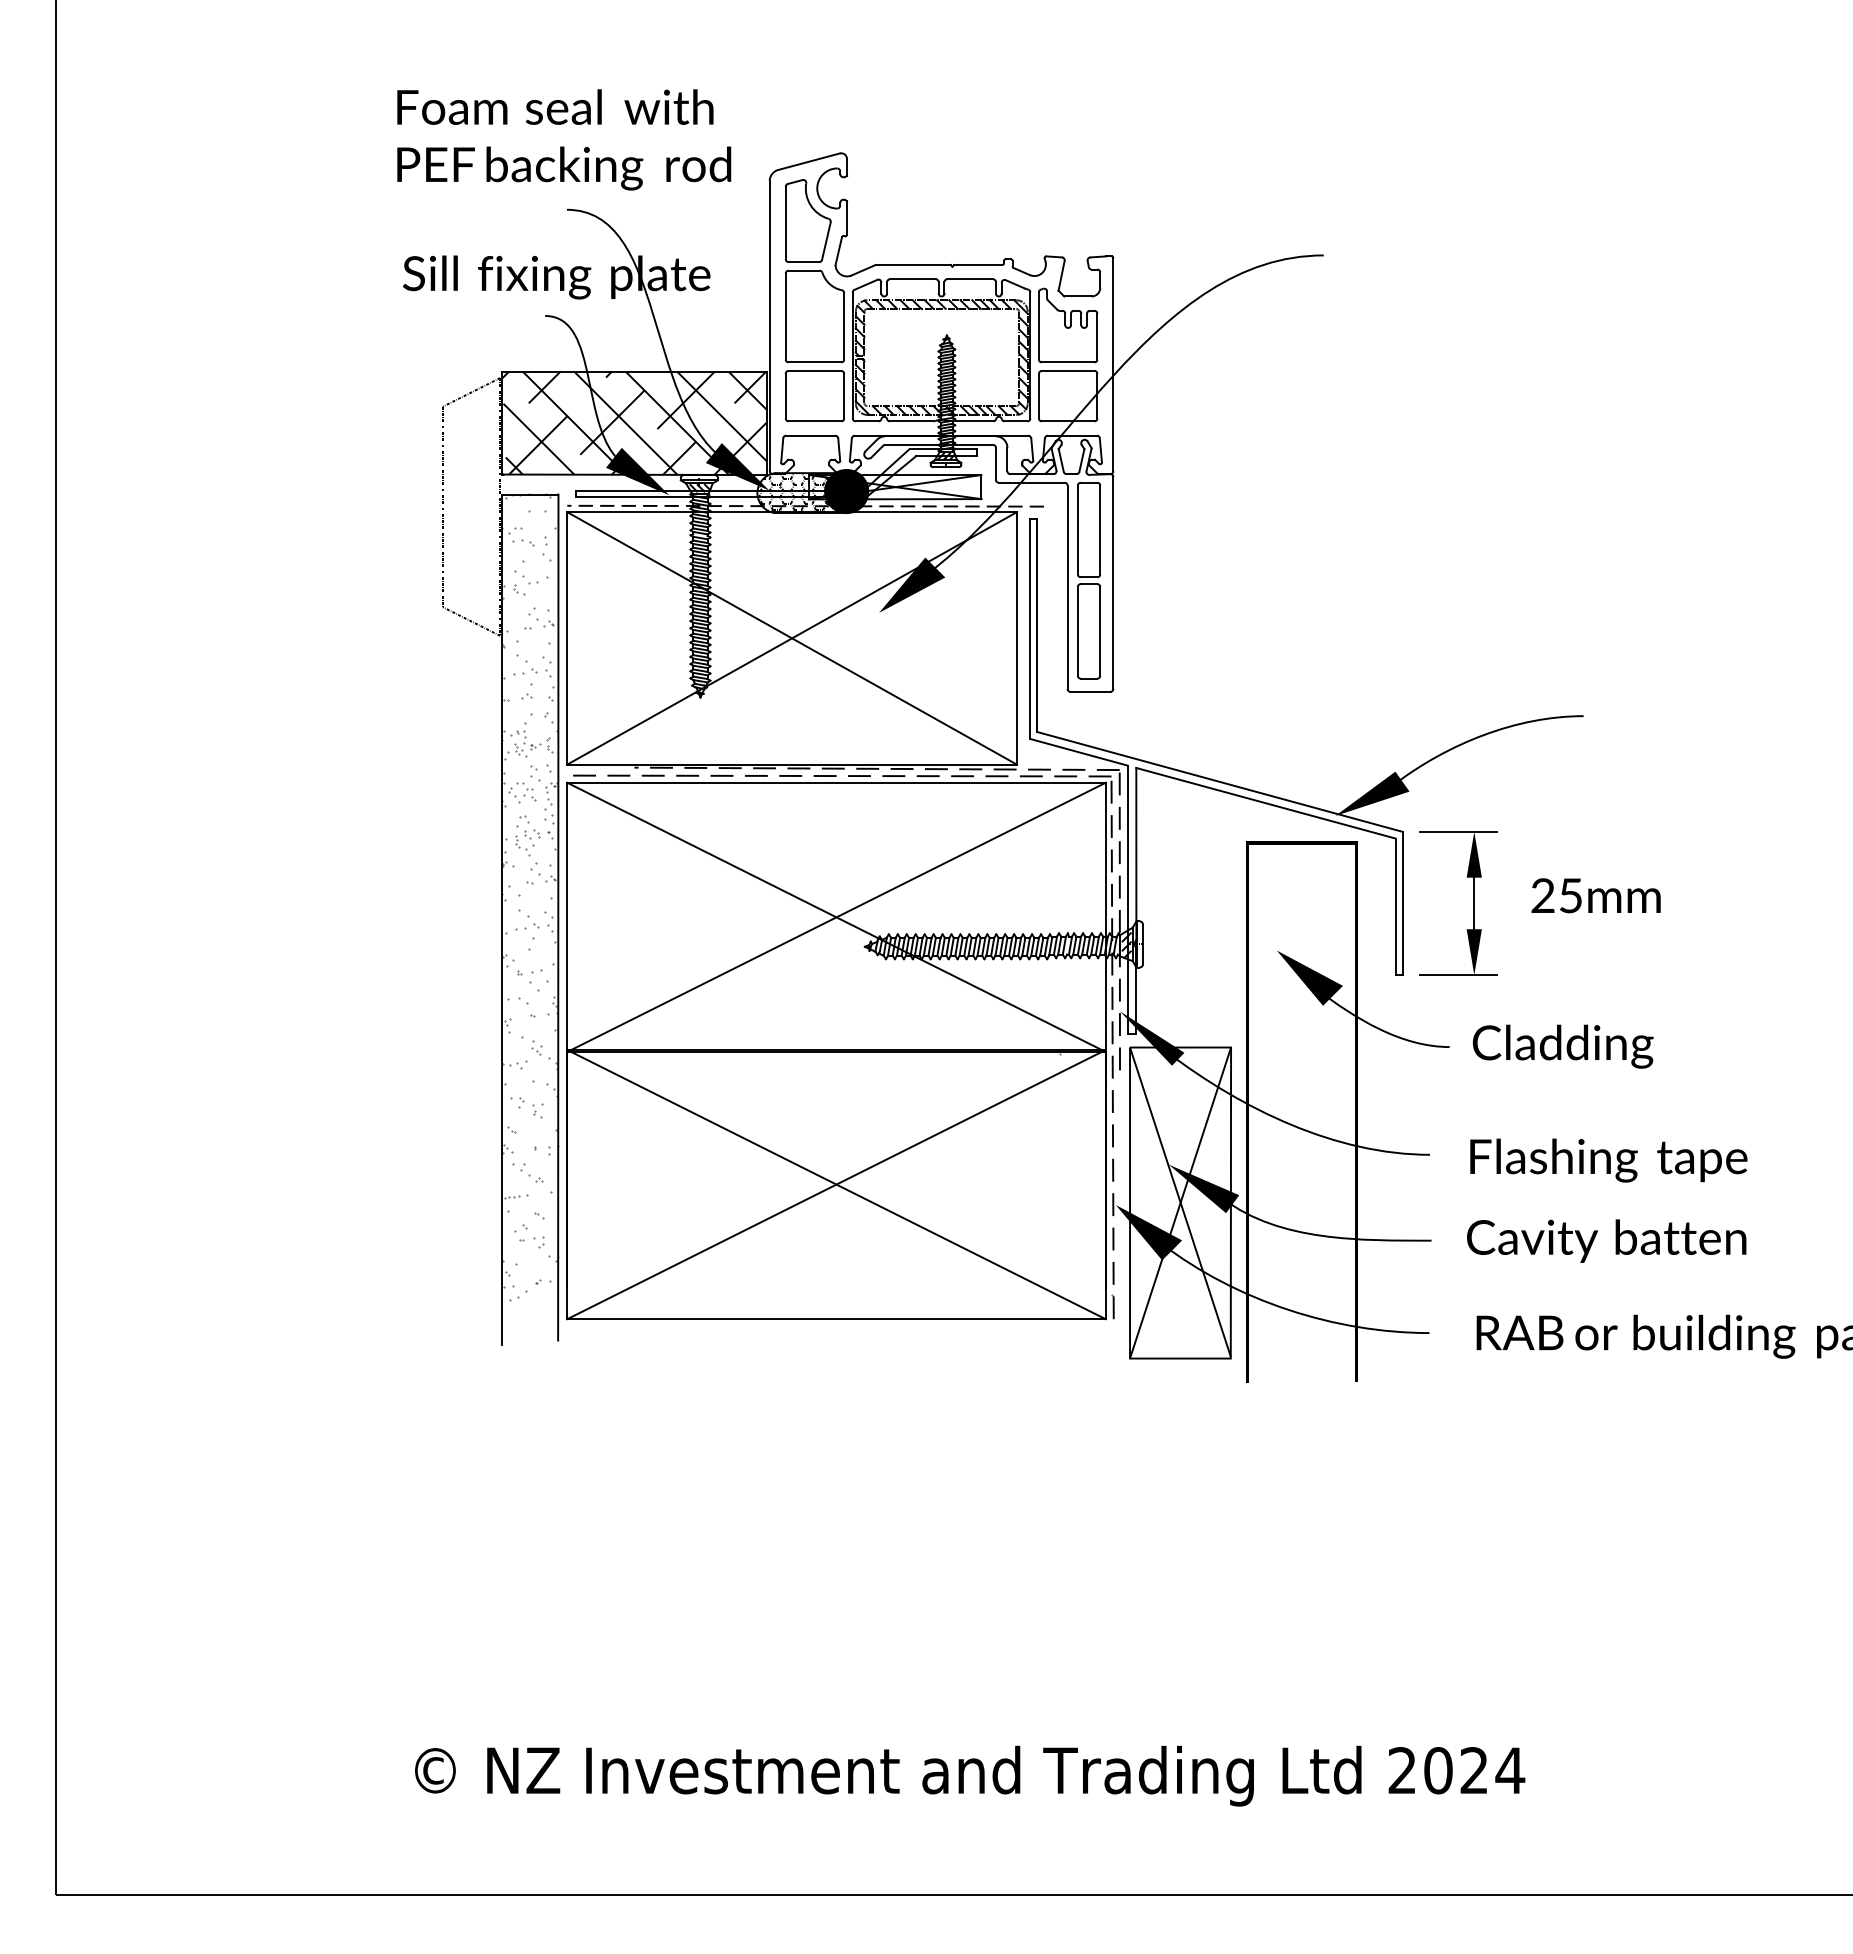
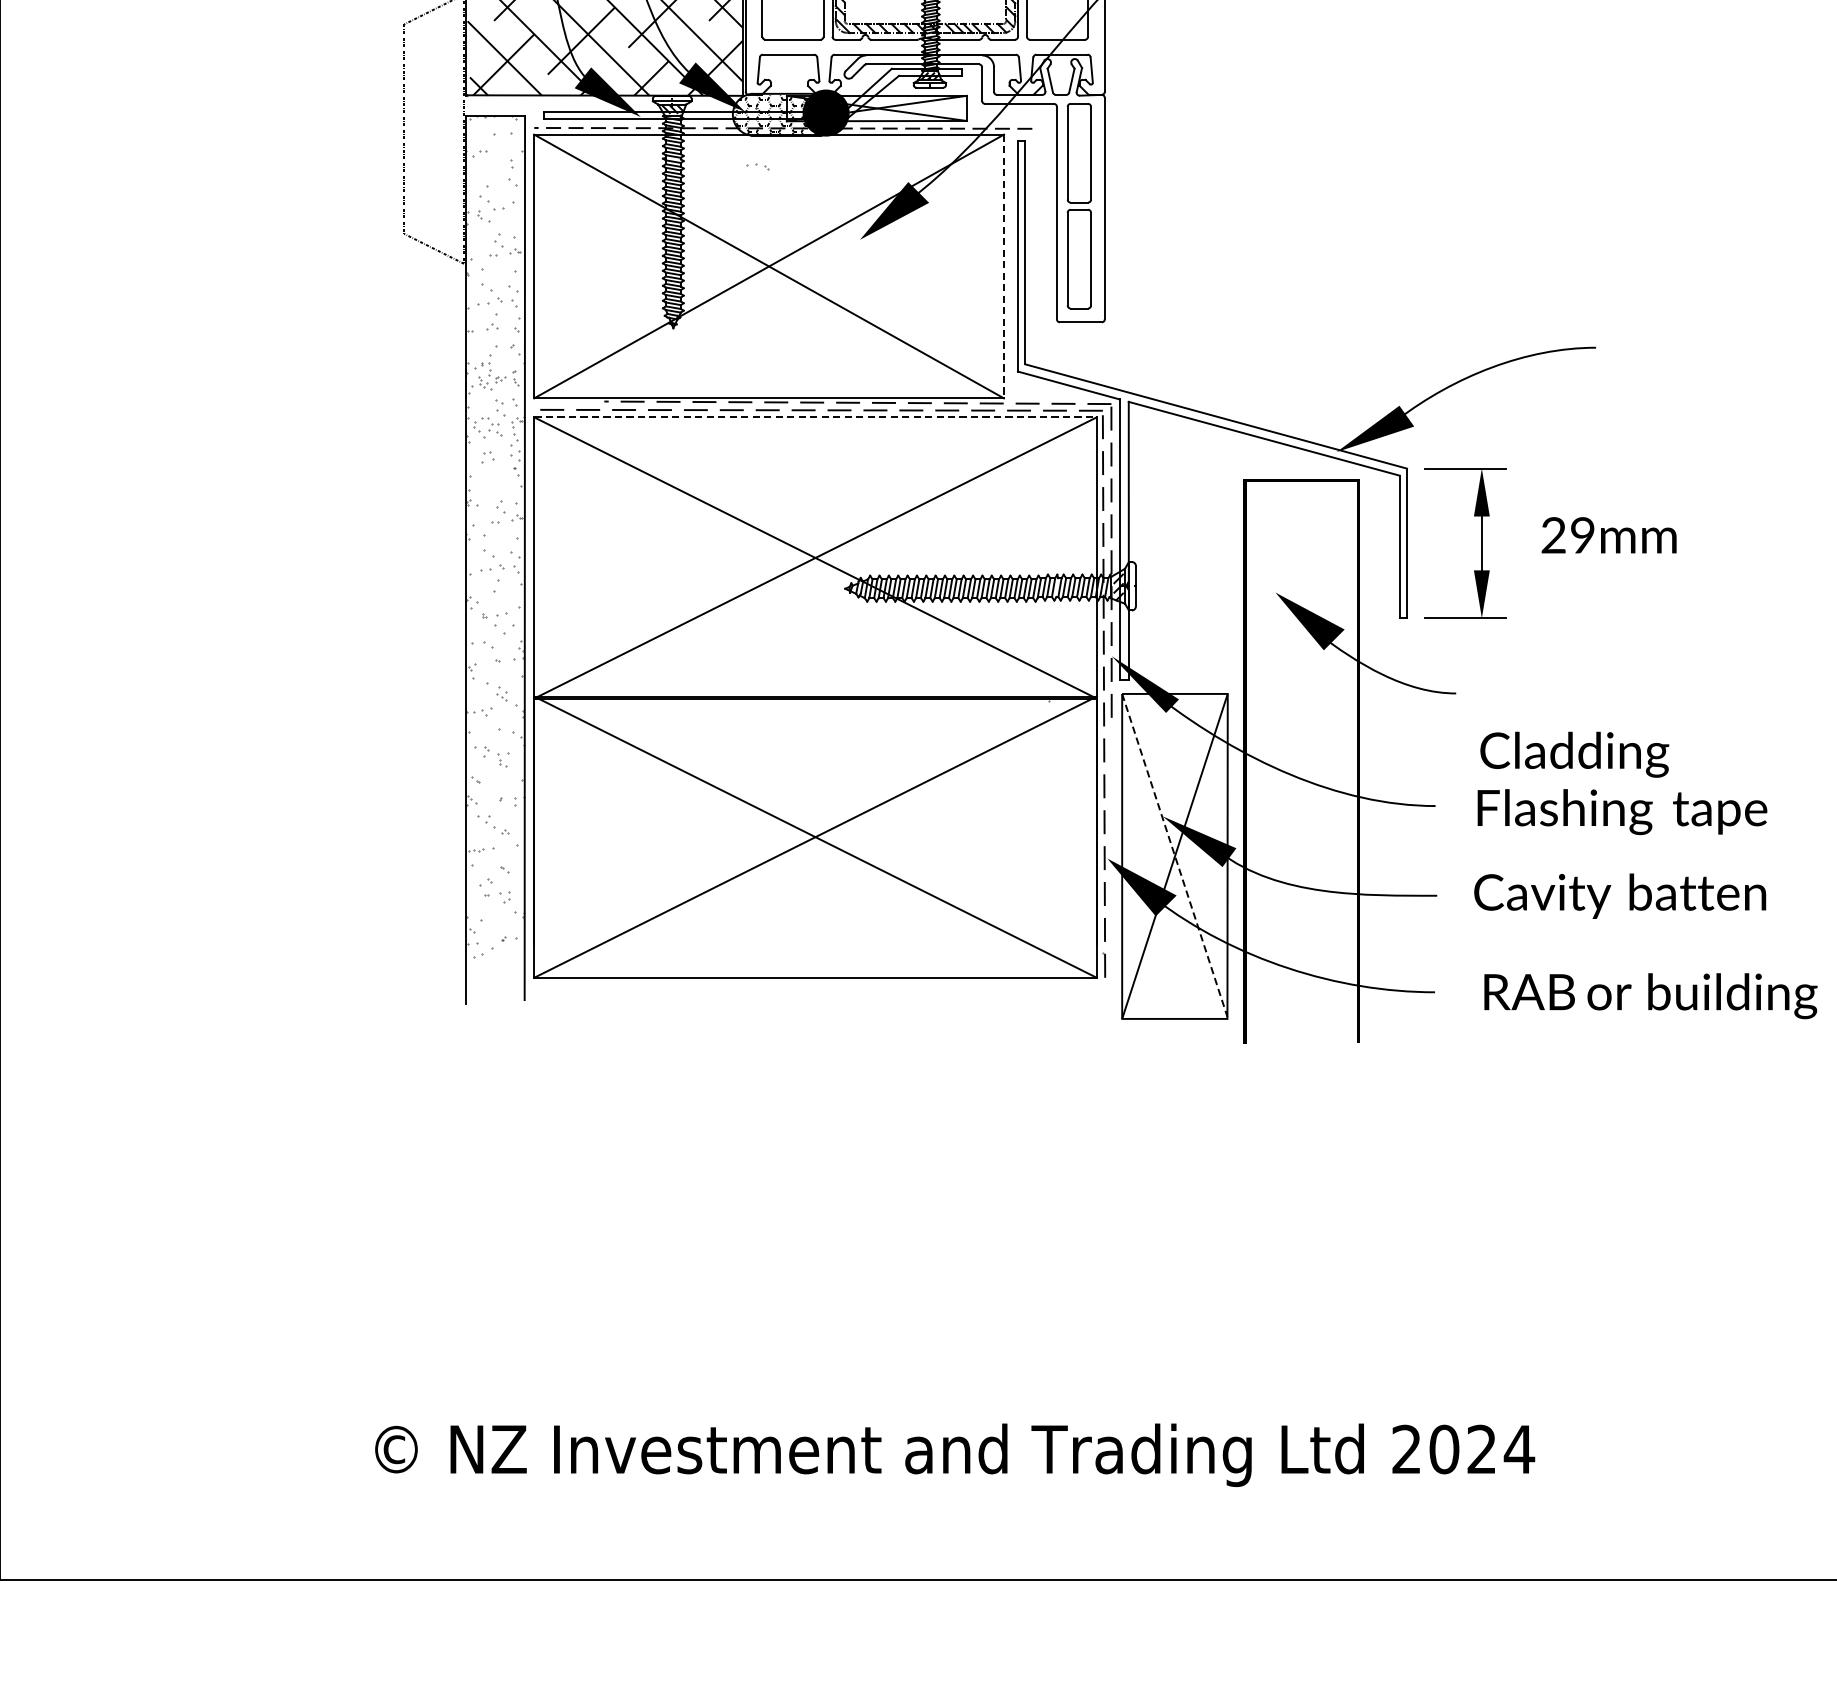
part: (523, 542) -> (758, 166), moved
line: (1016, 638) -> (1003, 266), solid -> dashed
line: (837, 782) -> (816, 417), solid -> dashed
part: (527, 842) -> (492, 479), removed
text: (1570, 895) -> (1582, 535), 25mm -> 29mm
text: (1562, 1046) -> (1574, 754), moved
line: (1180, 1202) -> (1174, 855), solid -> dashed

